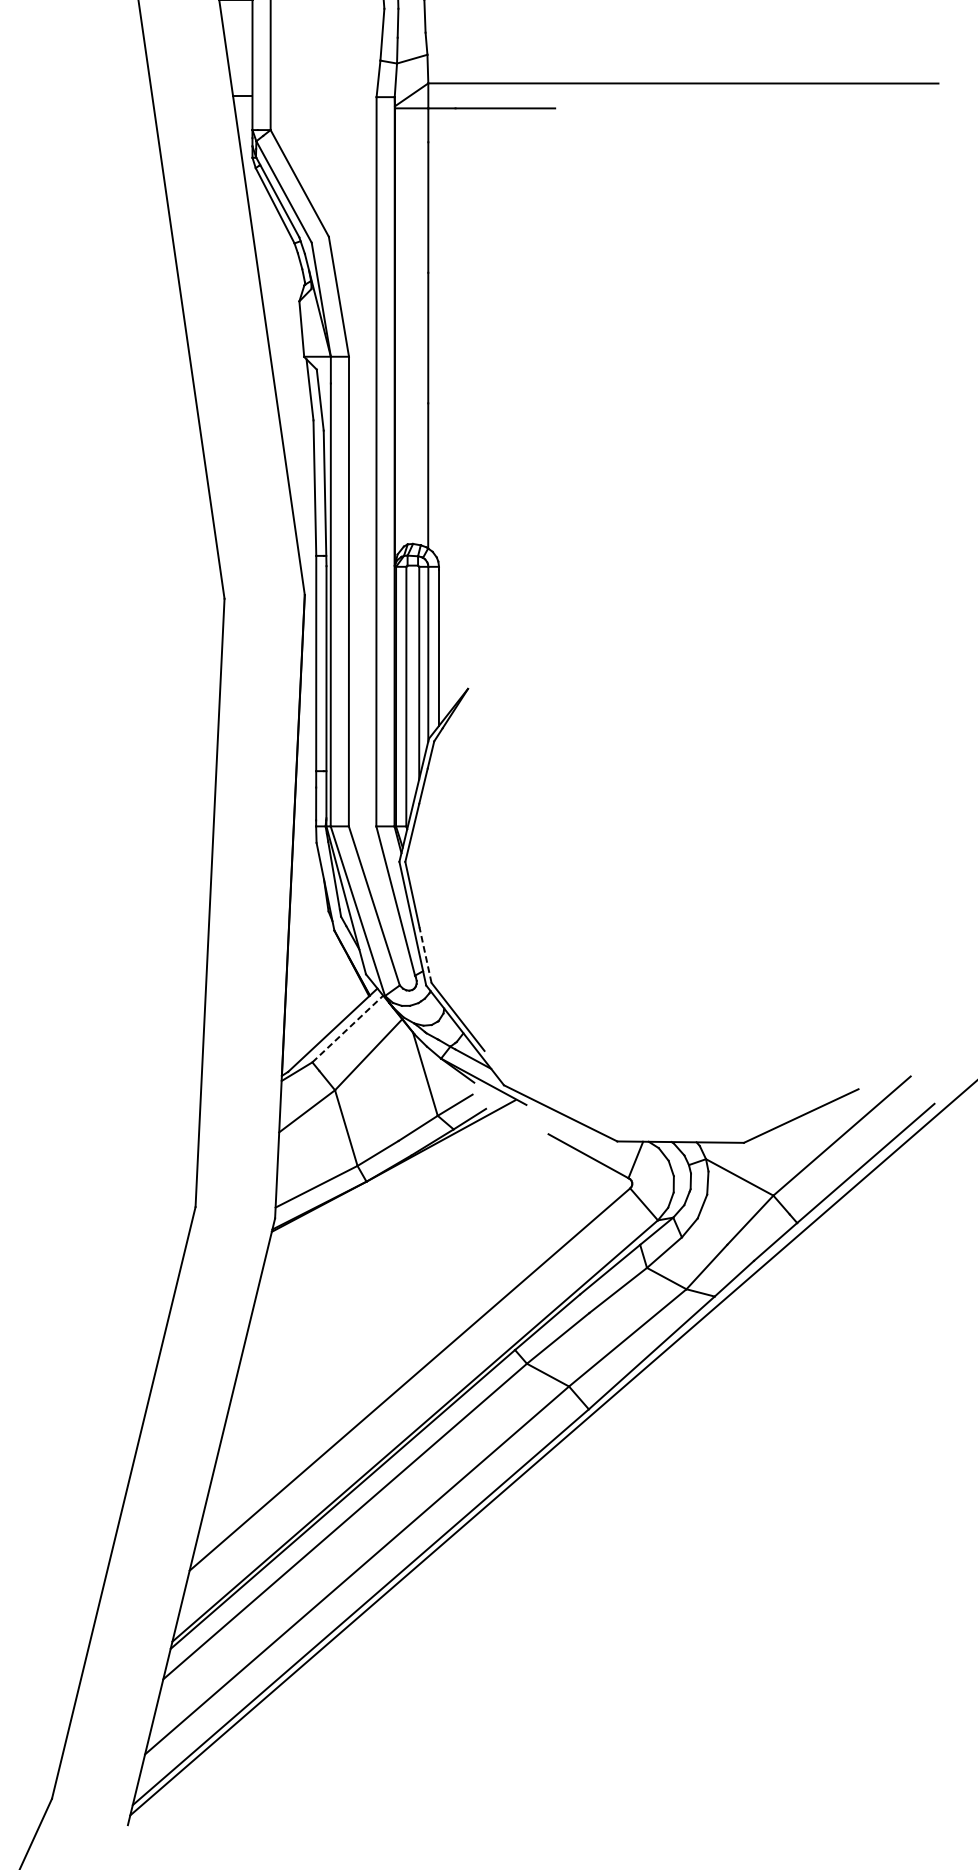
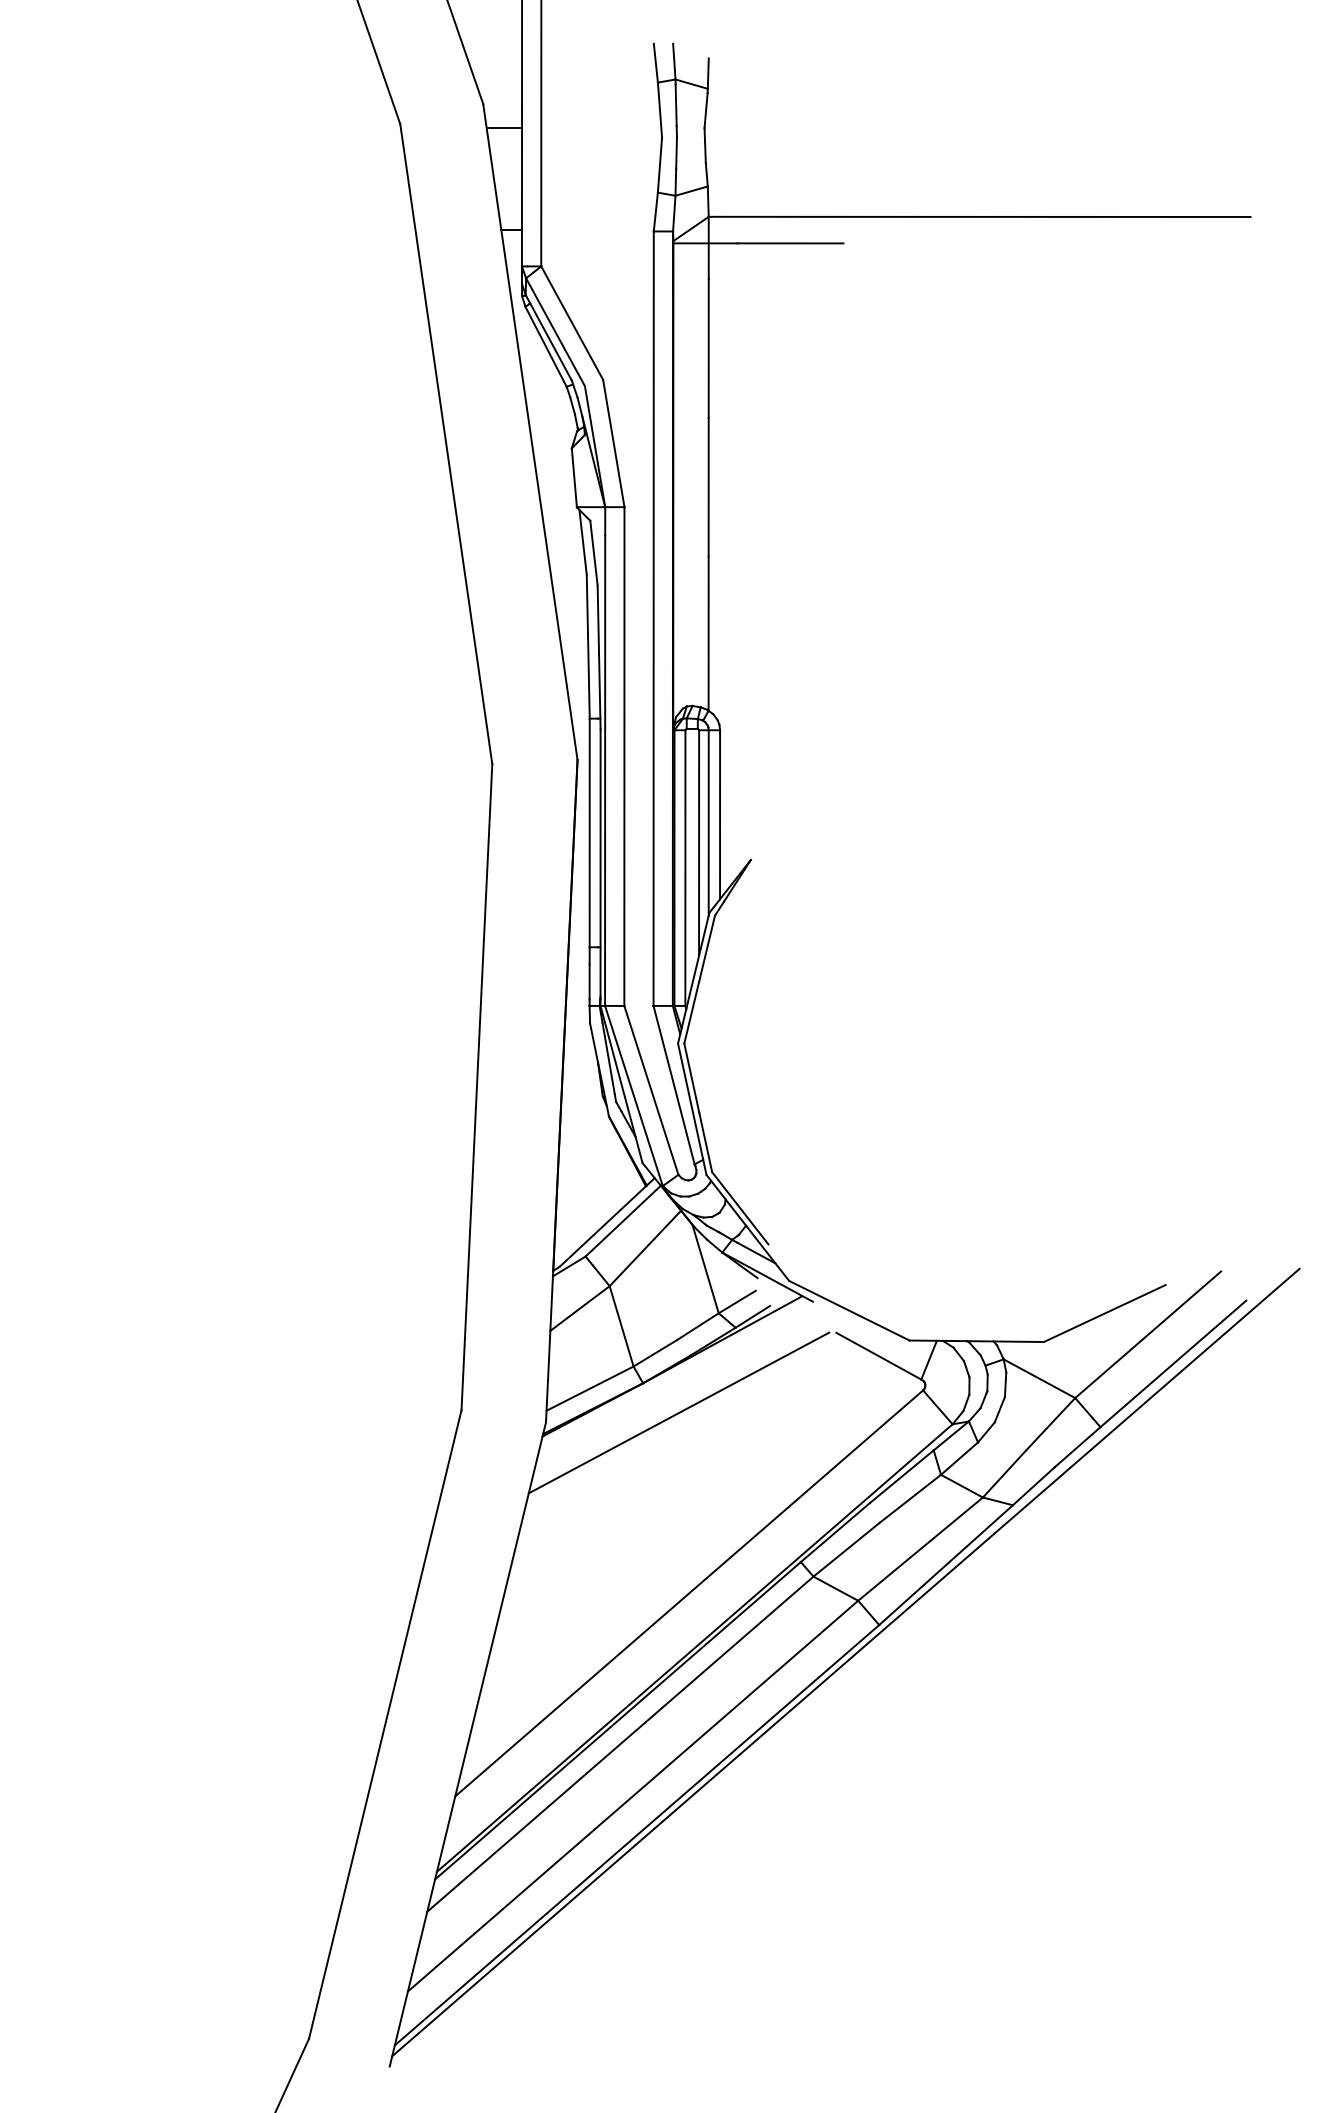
line: (425, 954) -> (705, 1142), dashed -> solid
line: (348, 1029) -> (623, 1221), dashed -> solid
line: (399, 1209) -> (678, 1412), added

